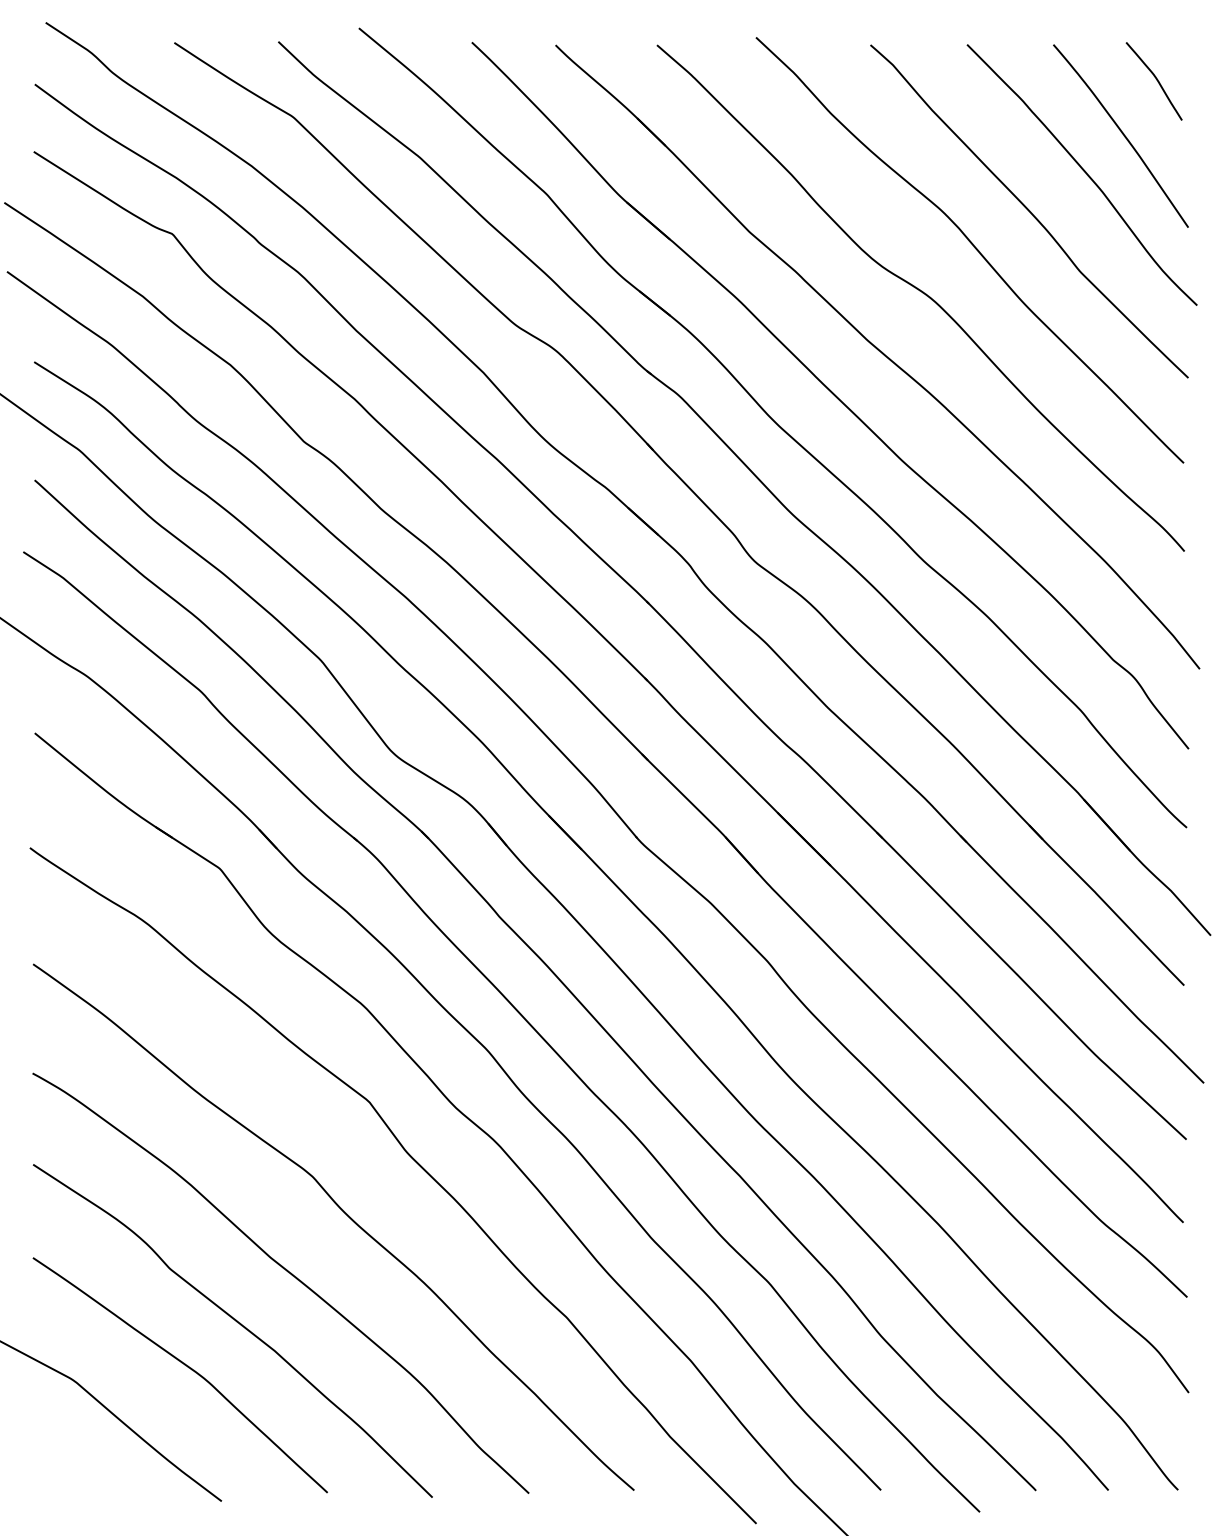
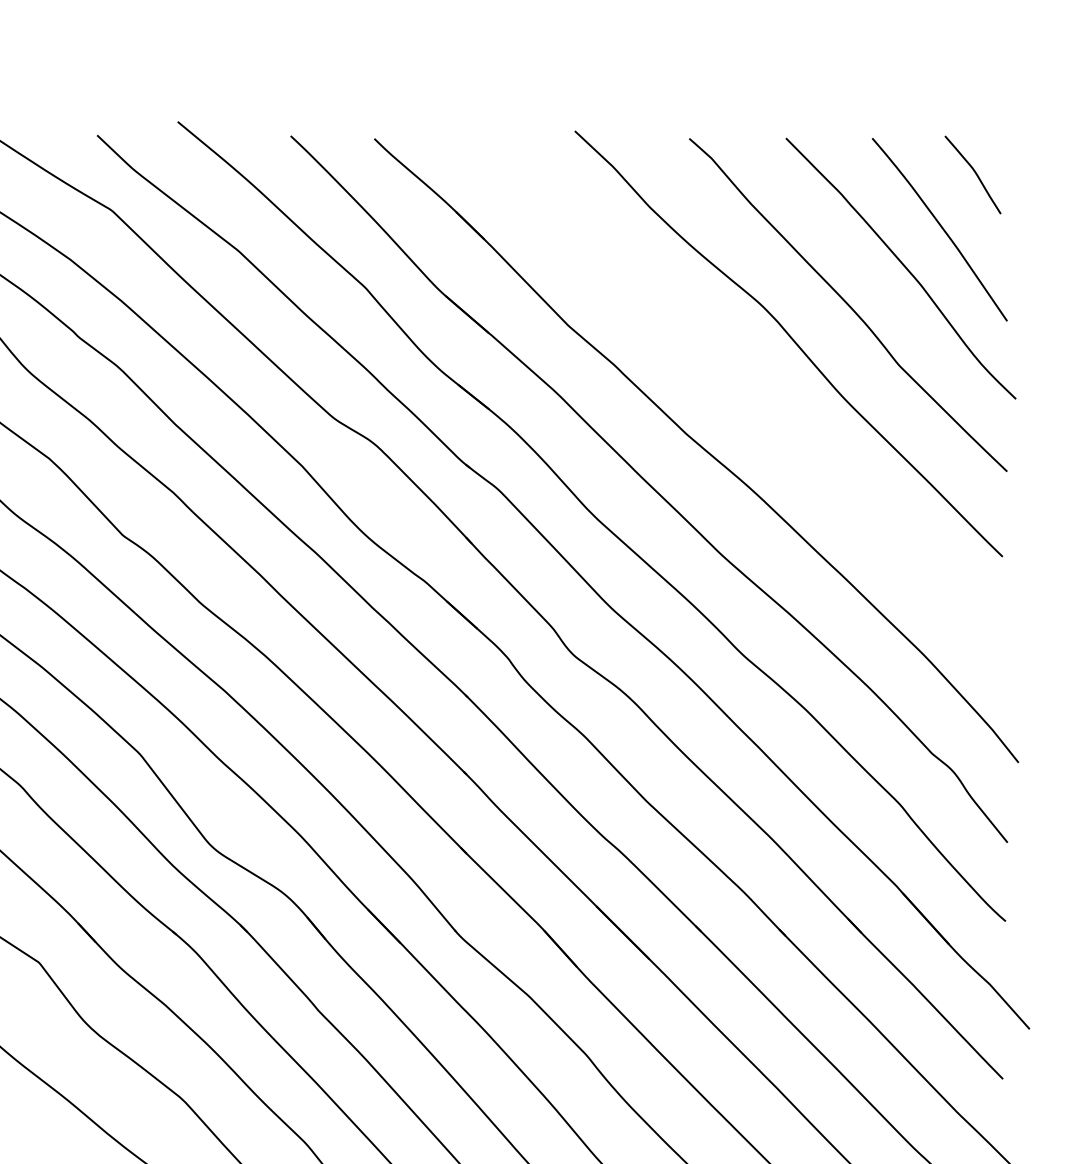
curve: (922, 293) -> (741, 387), removed

